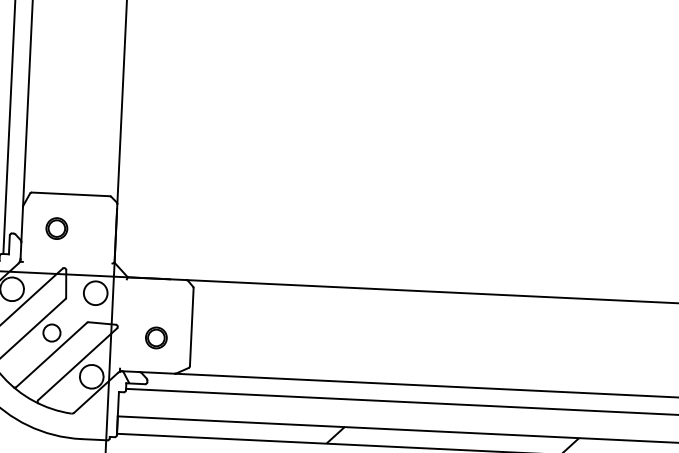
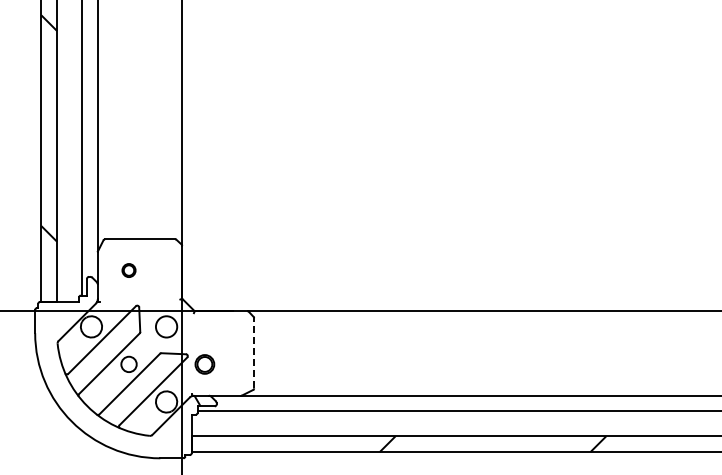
part: (56, 228) -> (128, 270), size x0.7
line: (192, 326) -> (254, 352), solid -> dashed
part: (155, 338) -> (204, 364), moved

